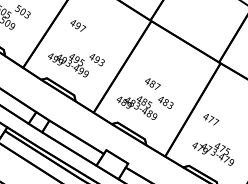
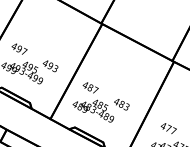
text: (78, 25) -> (19, 48), moved
text: (152, 83) -> (90, 87), moved
text: (211, 119) -> (169, 128), moved

